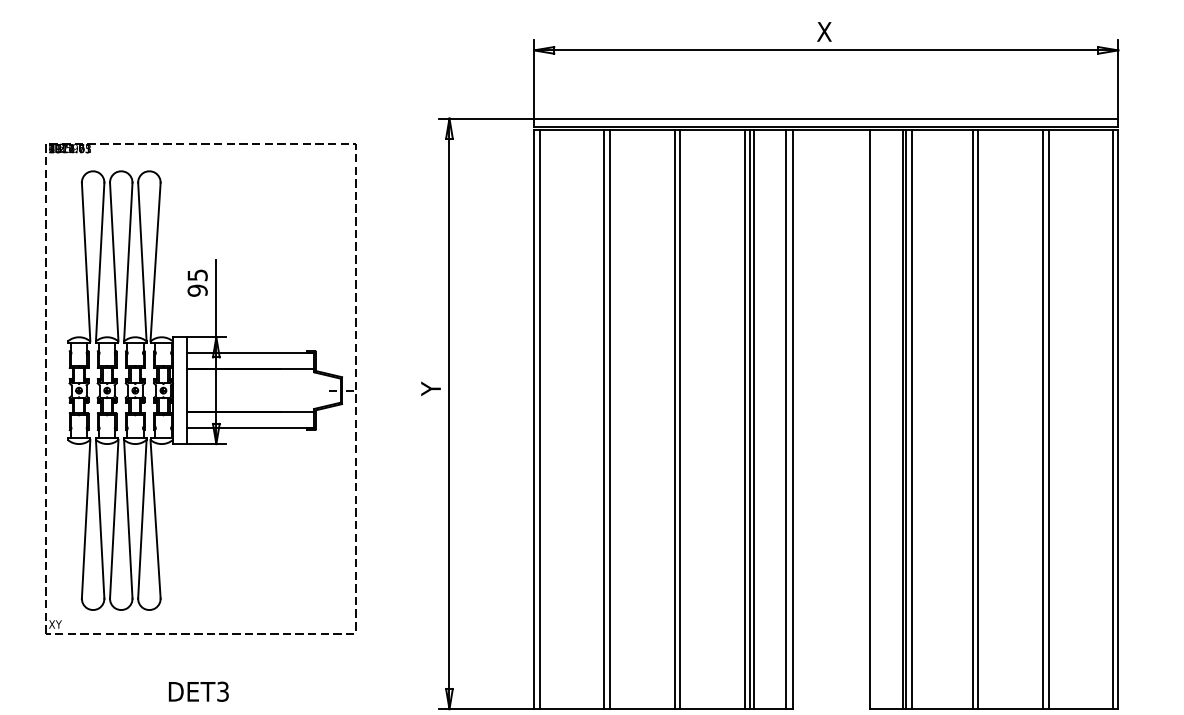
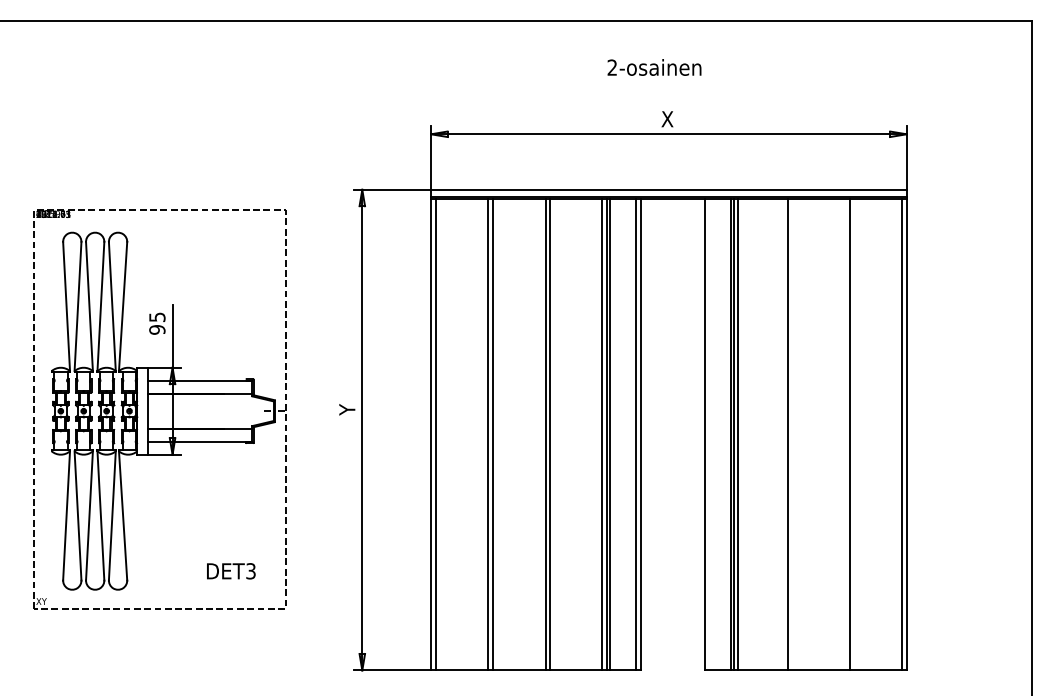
line: (978, 419) -> (792, 434), removed
line: (1043, 419) -> (845, 434), removed
text: (199, 692) -> (231, 571), moved

